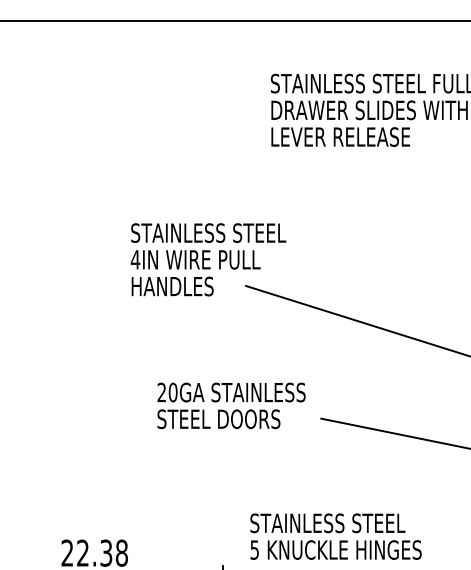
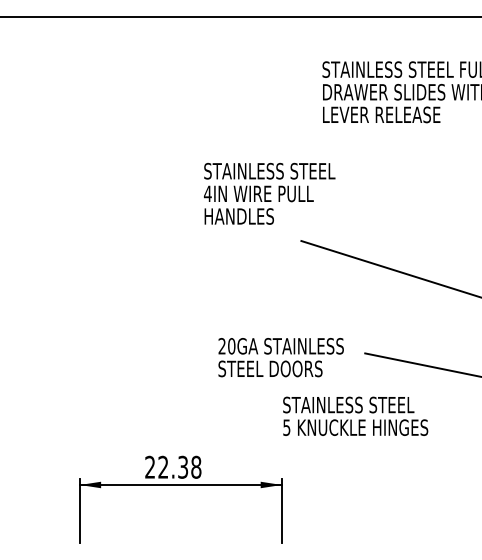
text: (208, 259) -> (269, 193), moved
text: (230, 405) -> (280, 357), moved
text: (335, 535) -> (355, 415), moved

